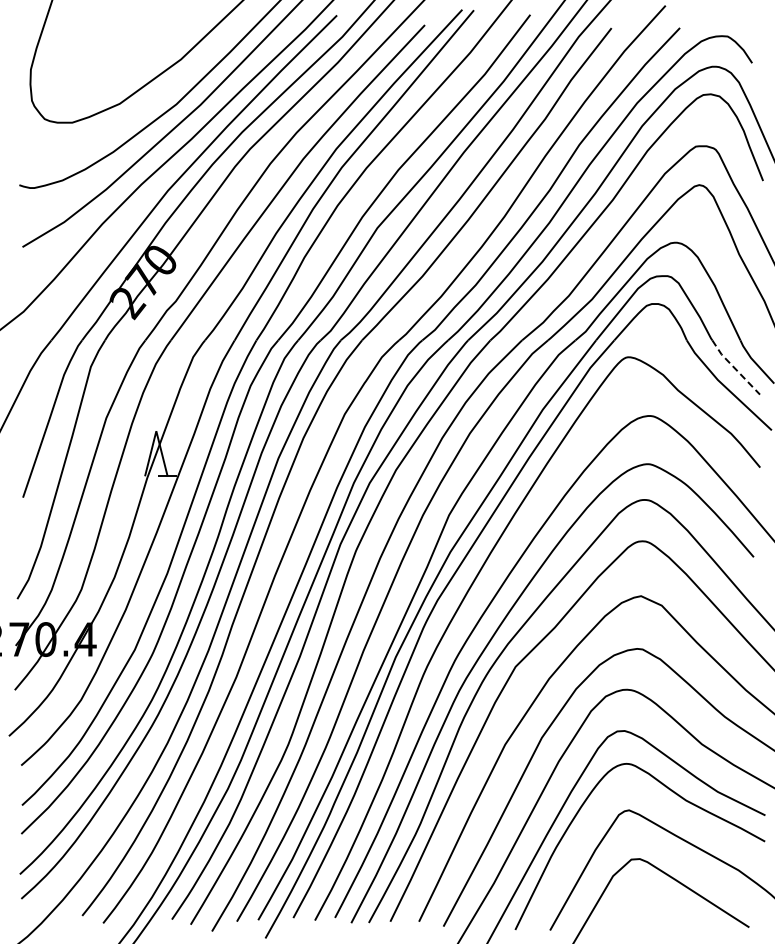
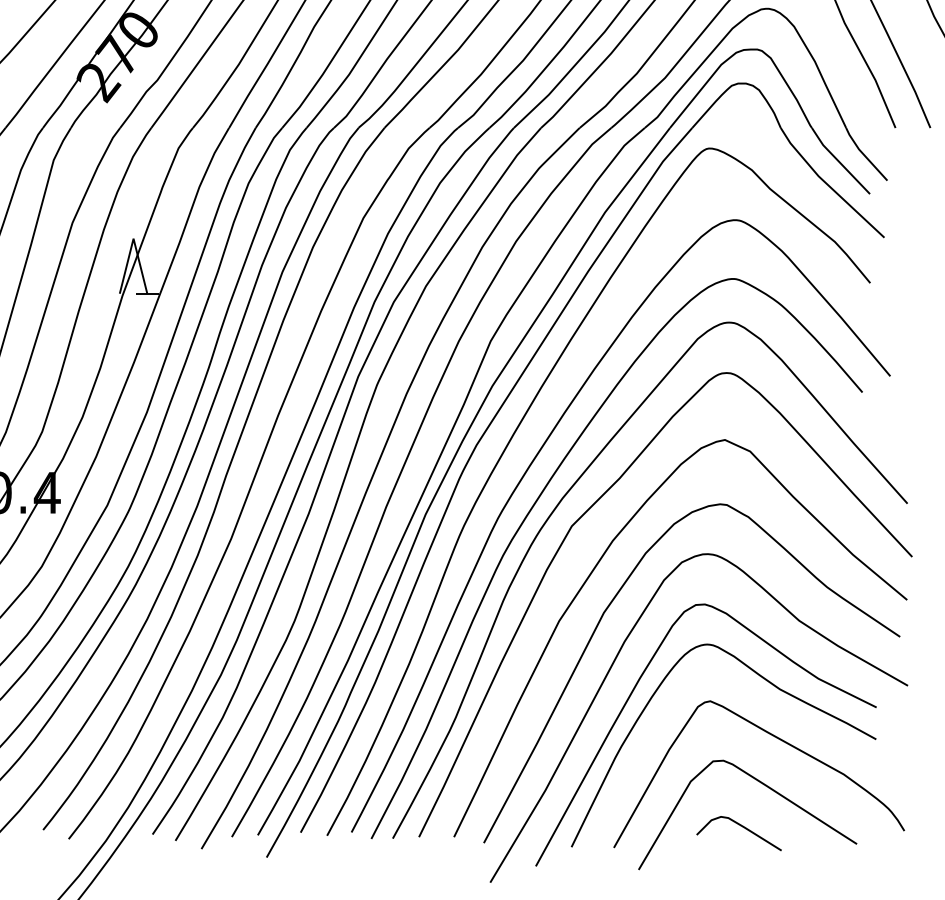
line: (733, 367) -> (837, 161), dashed -> solid
curve: (654, 913) -> (741, 827), added

